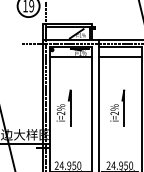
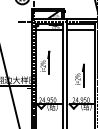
part: (117, 107) -> (79, 75), moved

